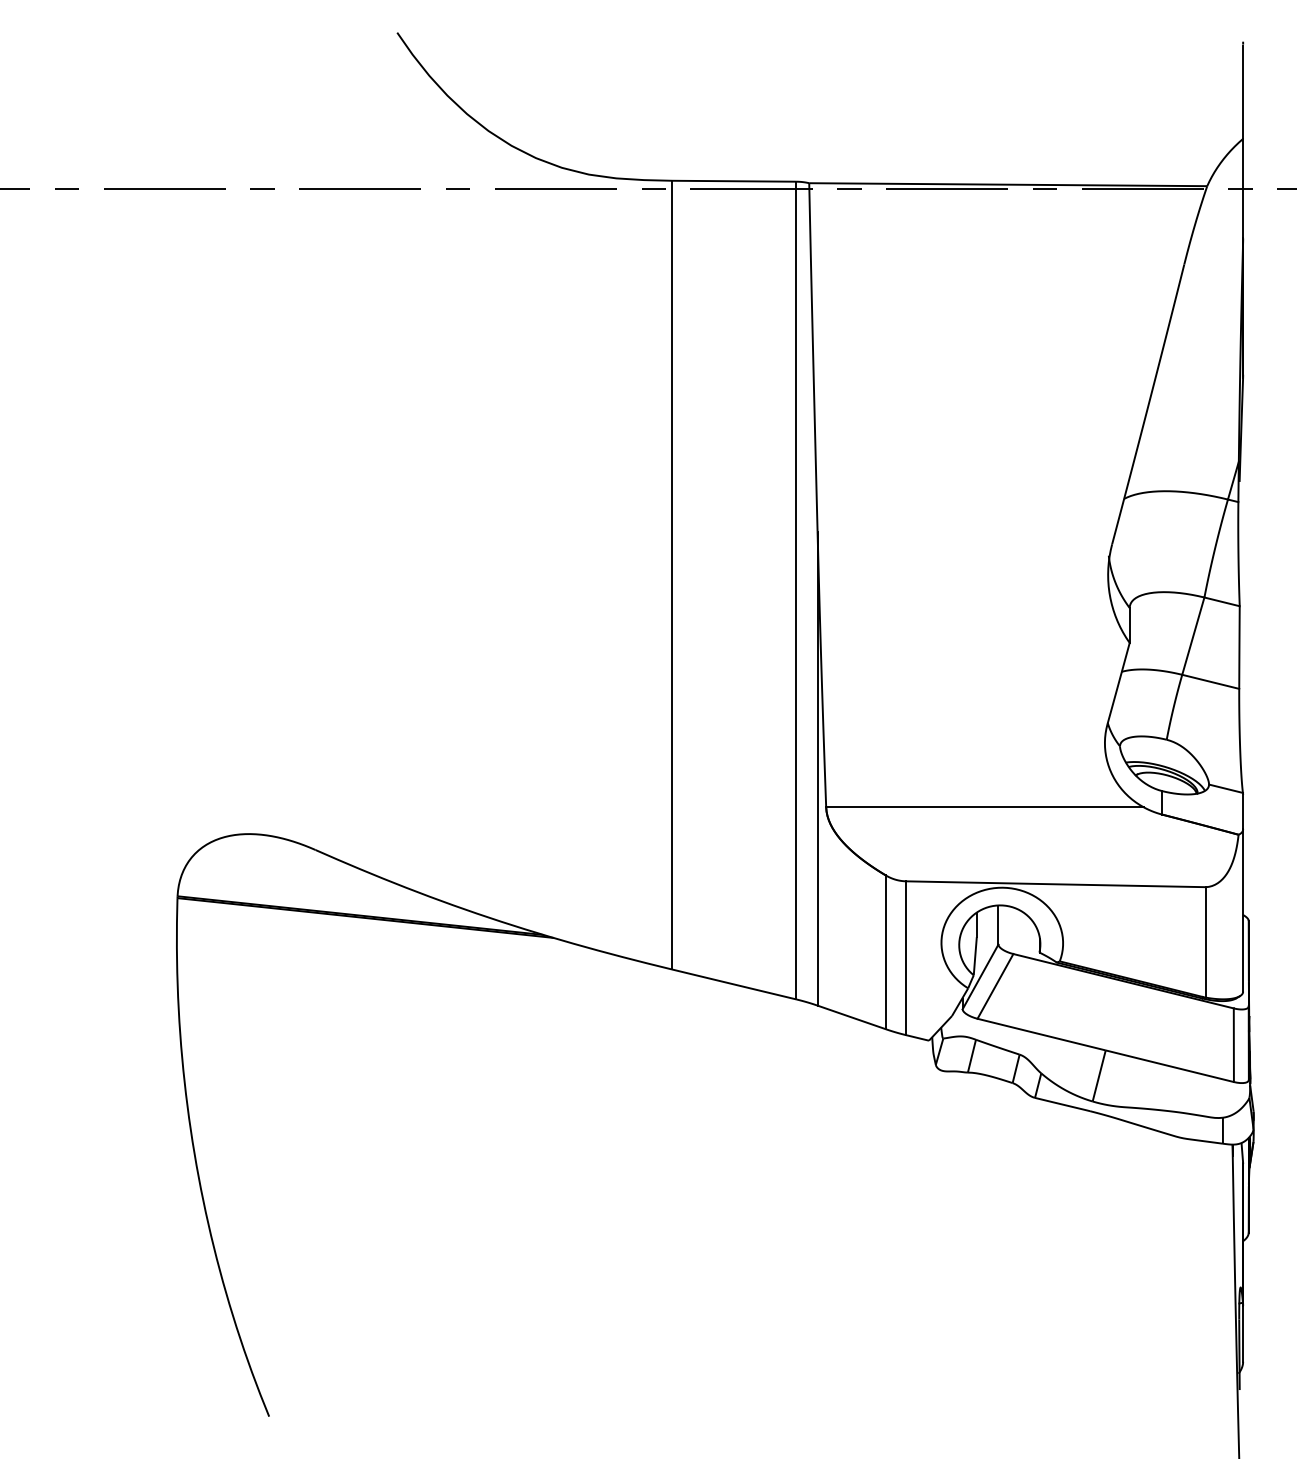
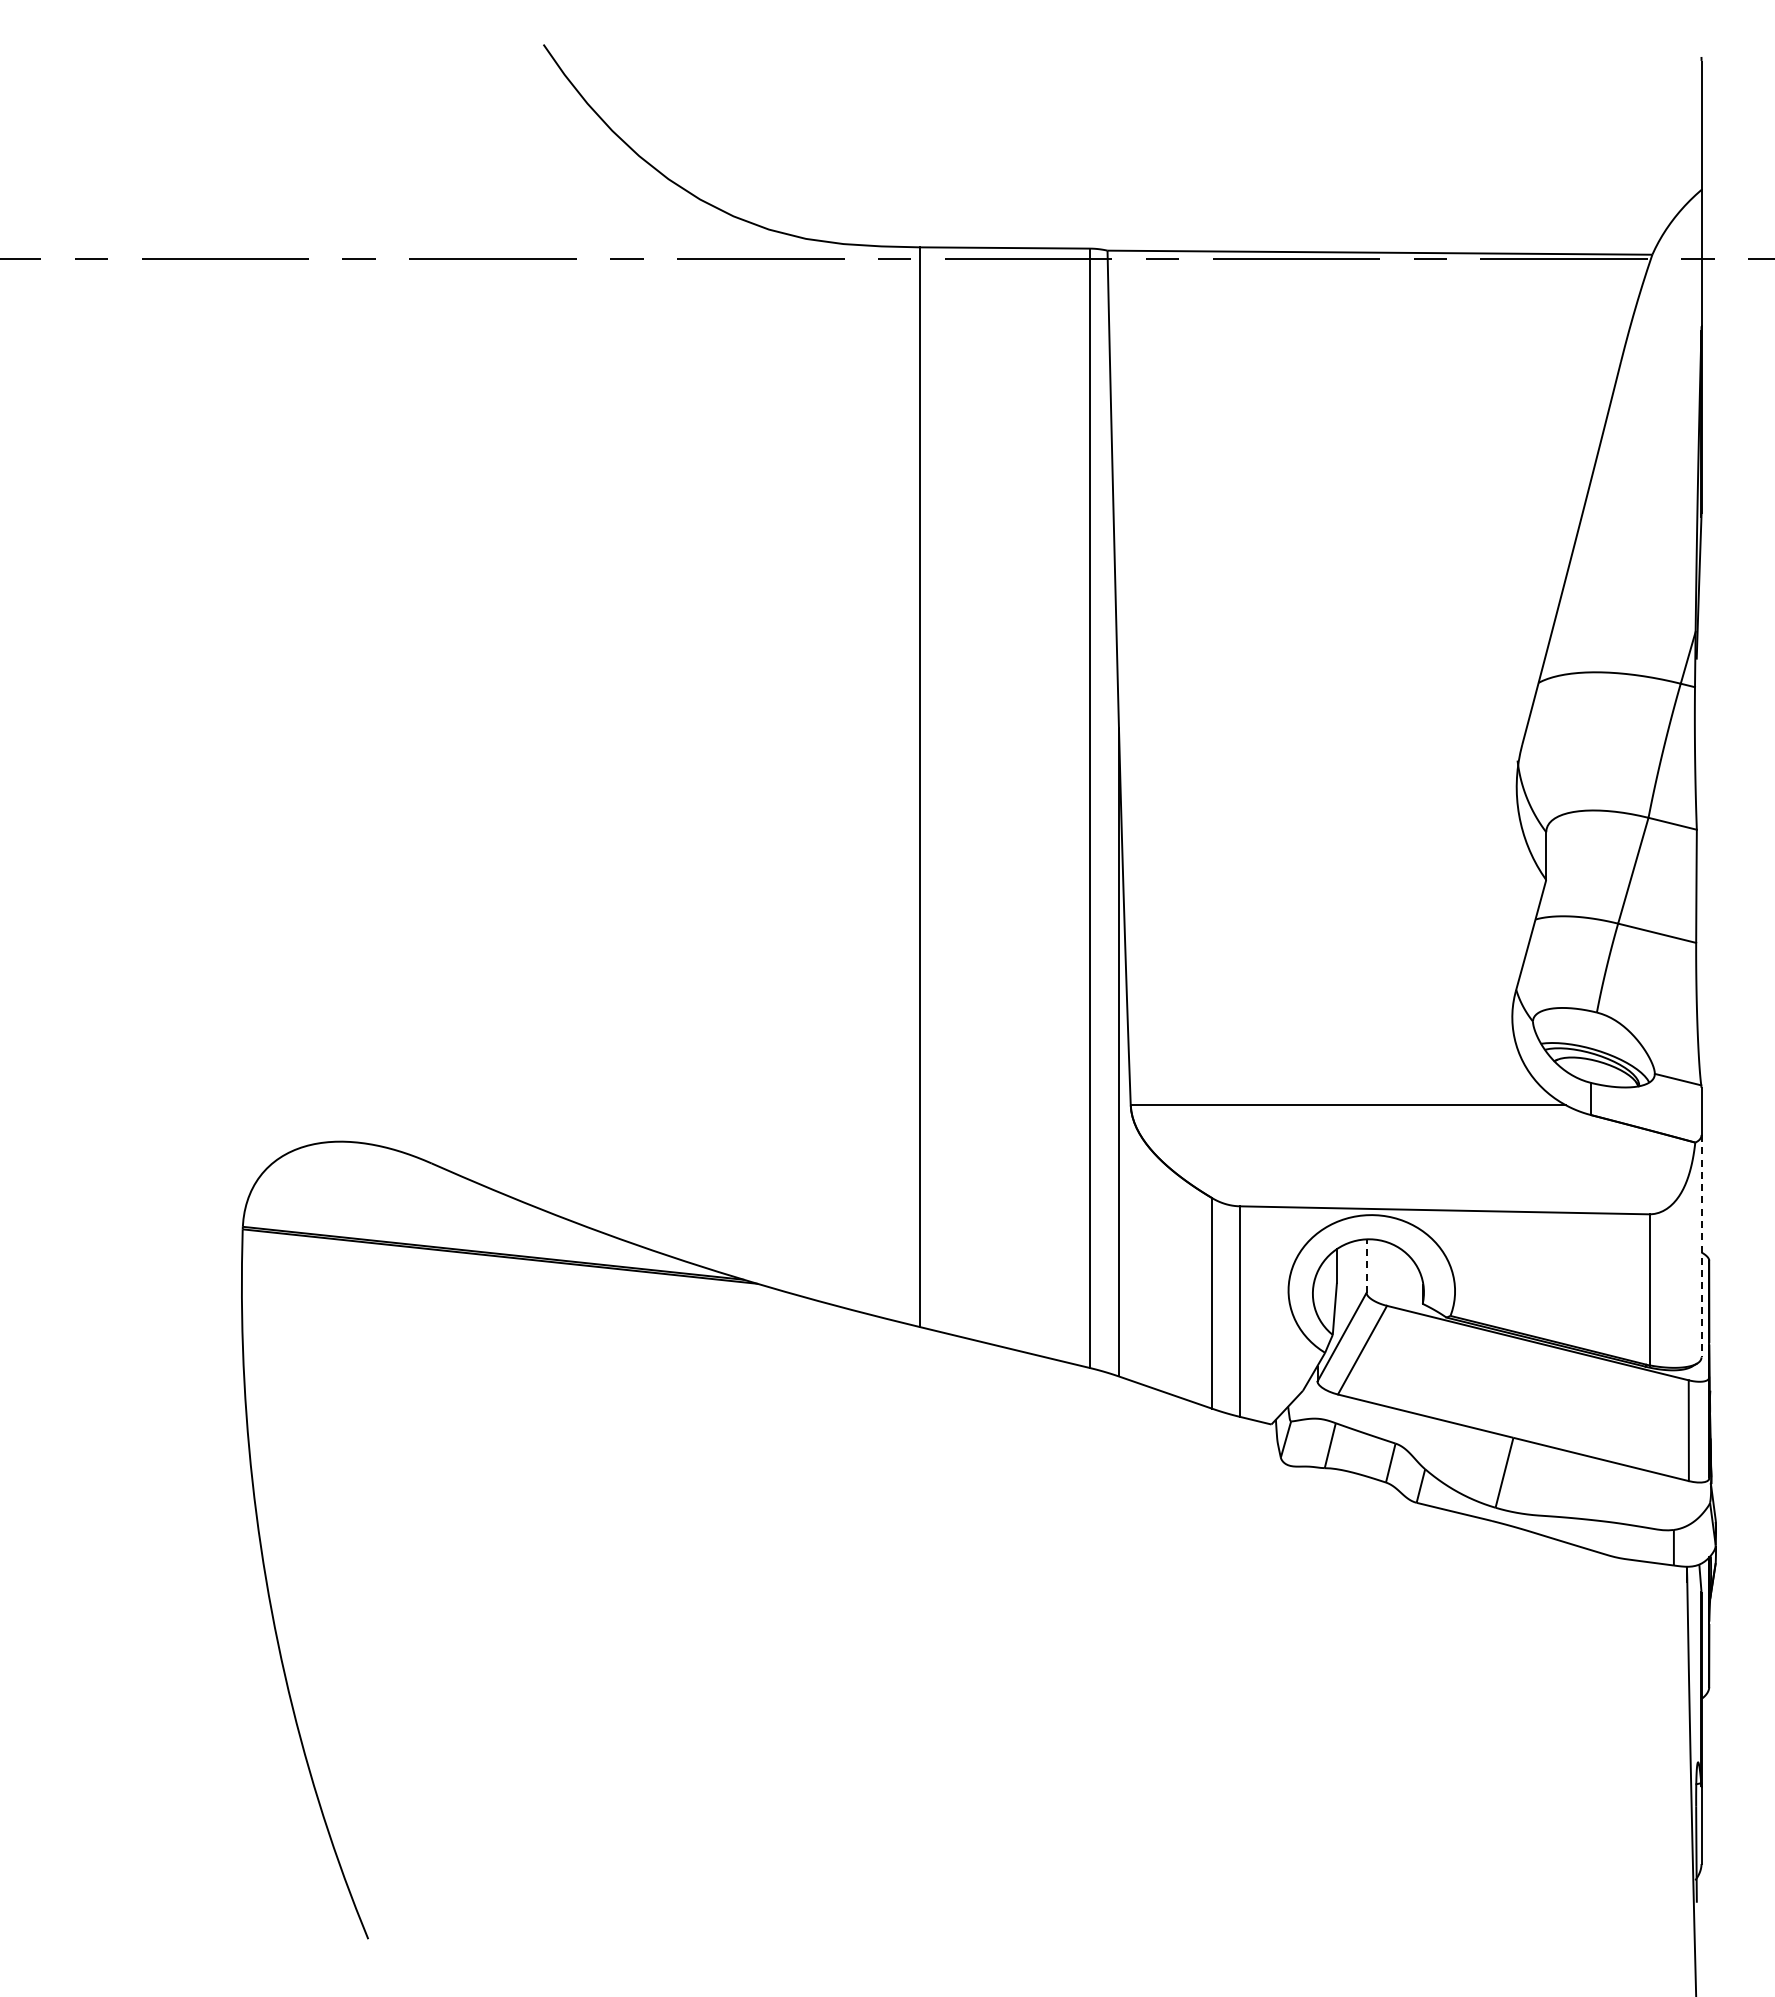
line: (1243, 910) -> (1701, 1246), solid -> dashed
line: (998, 924) -> (1366, 1265), solid -> dashed

